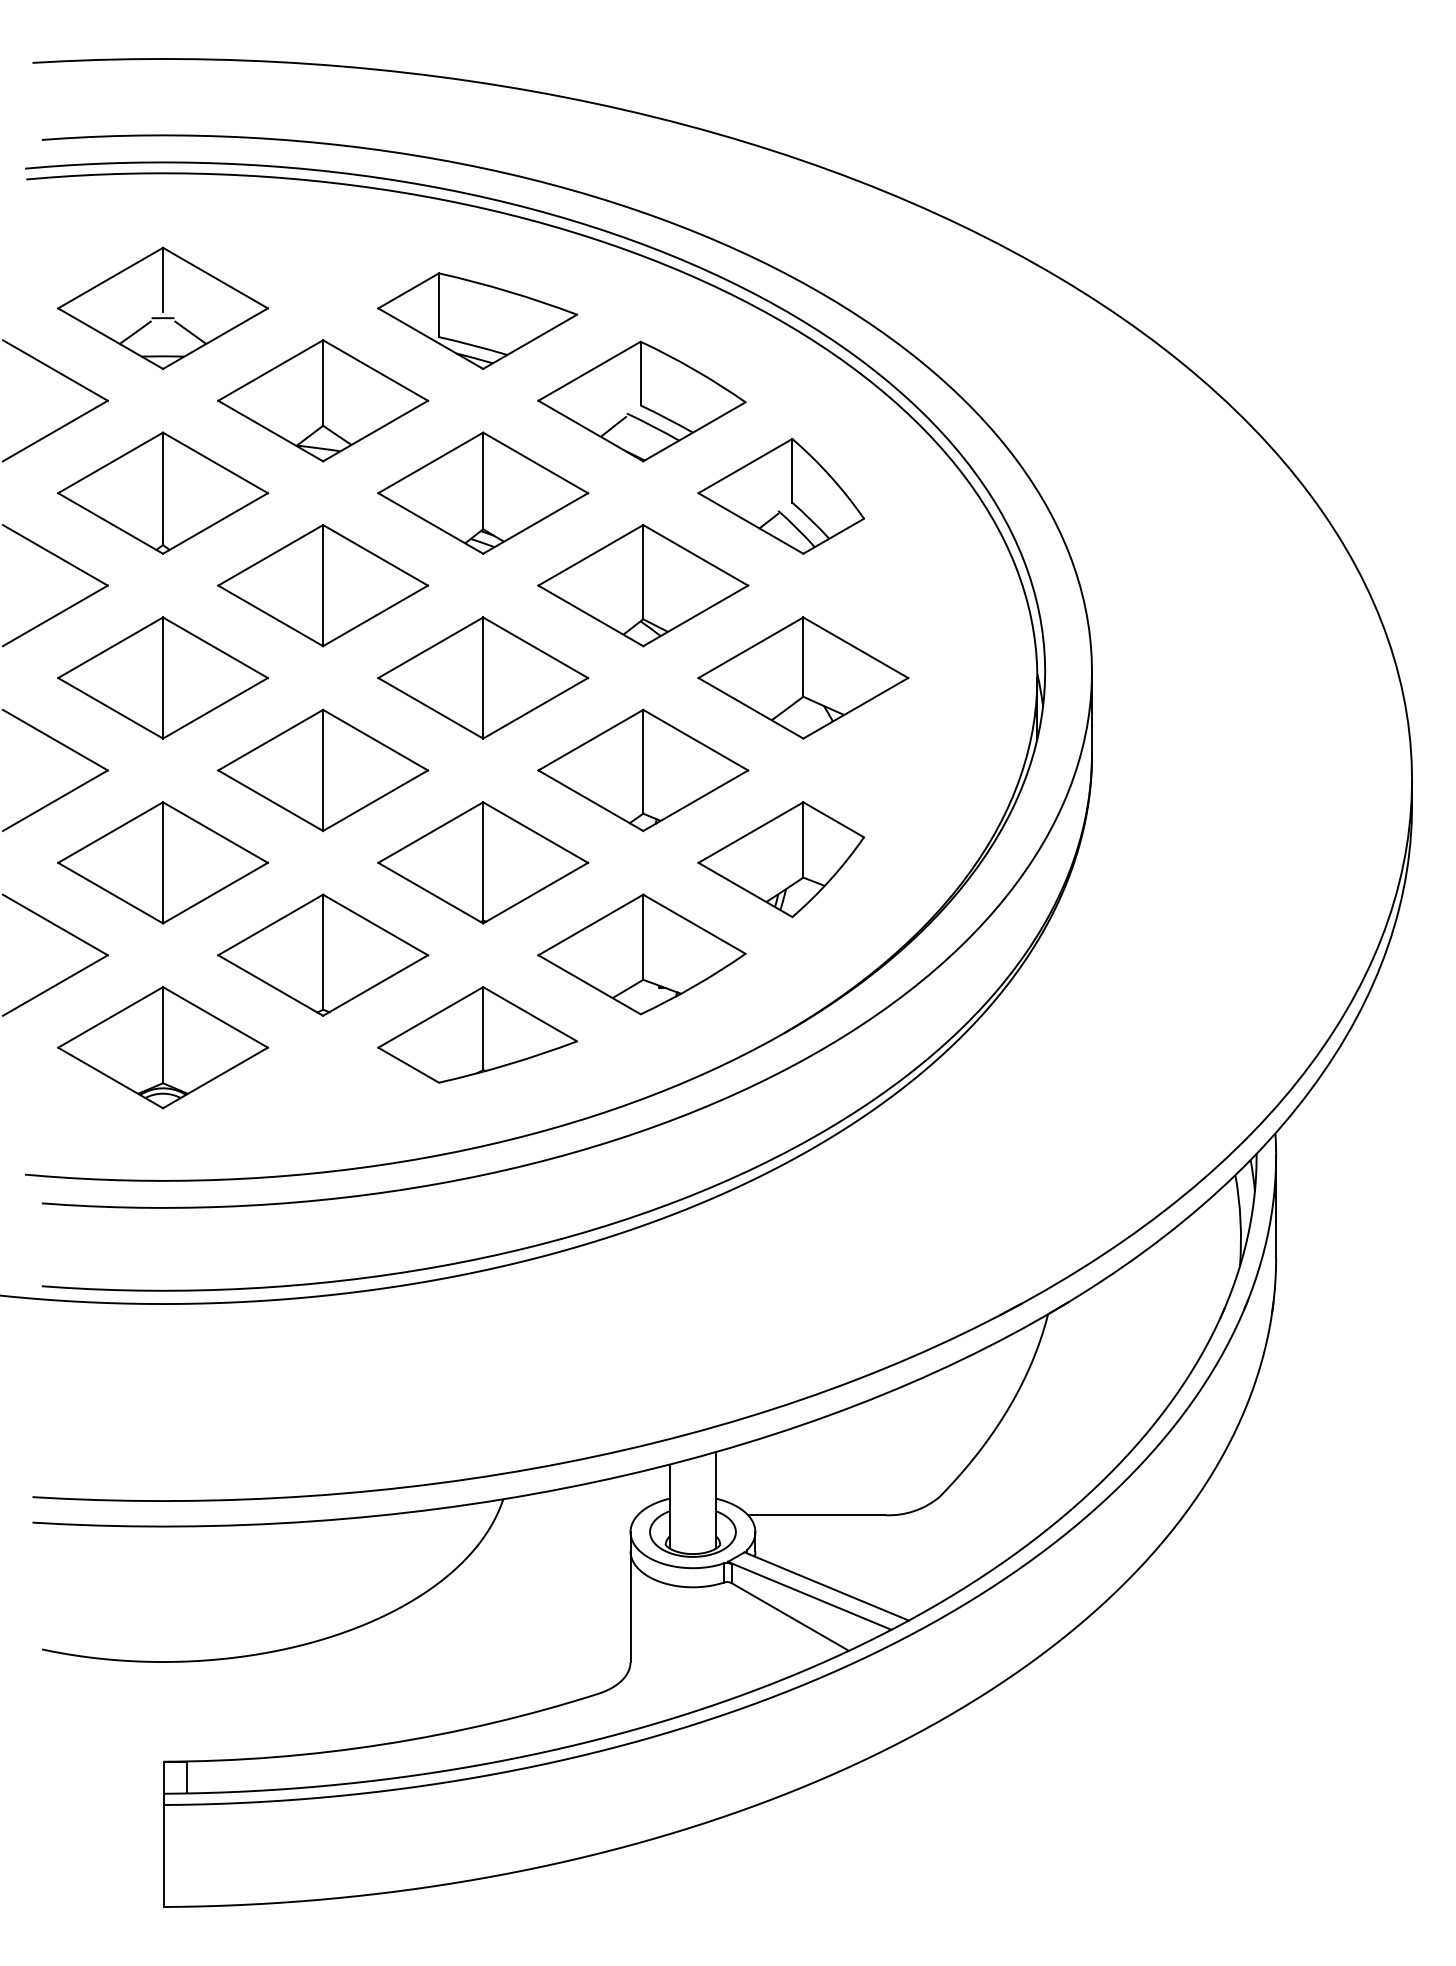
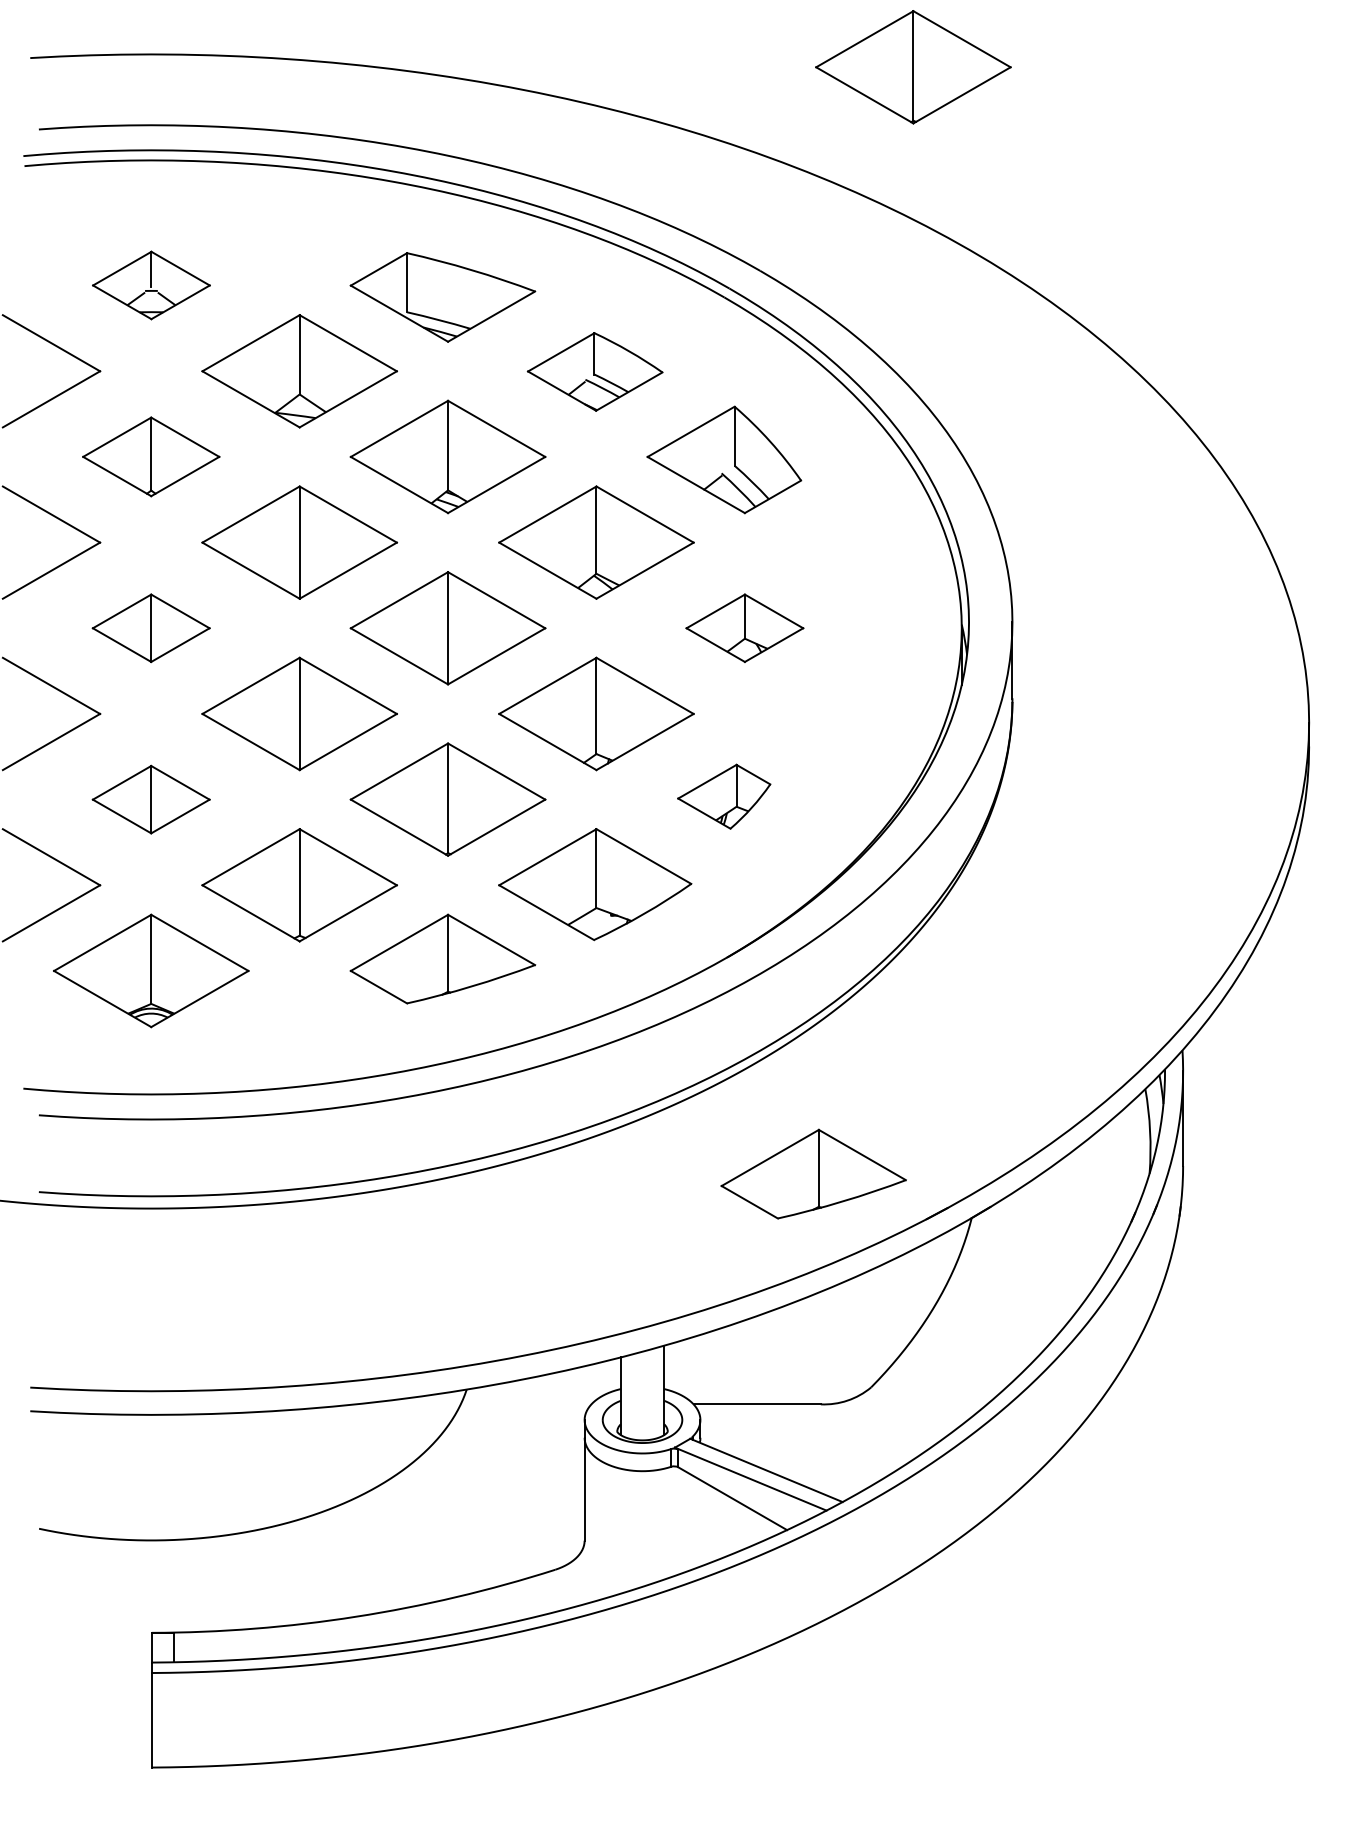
part: (985, 72) -> (913, 66), added
part: (163, 307) -> (151, 284), size x0.6
part: (641, 401) -> (594, 371), size x0.7
part: (162, 492) -> (150, 456), size x0.7
part: (162, 677) -> (150, 627), size x0.6
part: (803, 677) -> (744, 627), size x0.6
part: (780, 859) -> (723, 796), size x0.6
part: (162, 862) -> (150, 799), size x0.6
part: (877, 1266) -> (813, 1173), added

